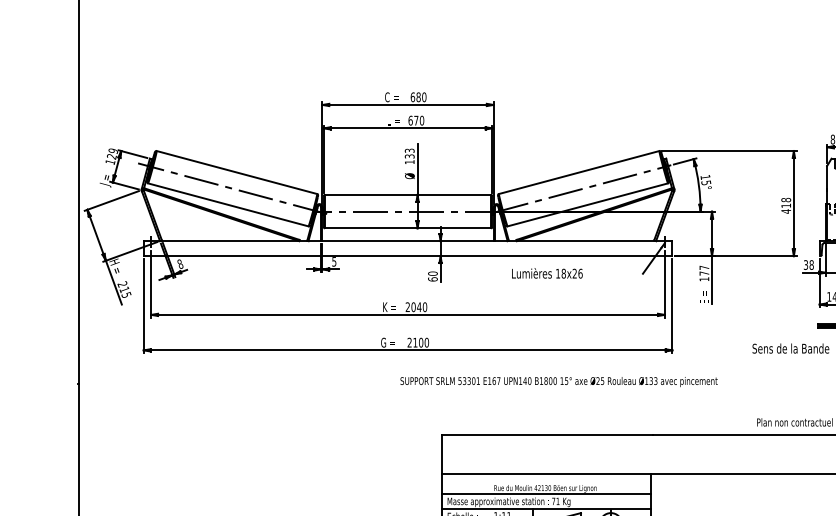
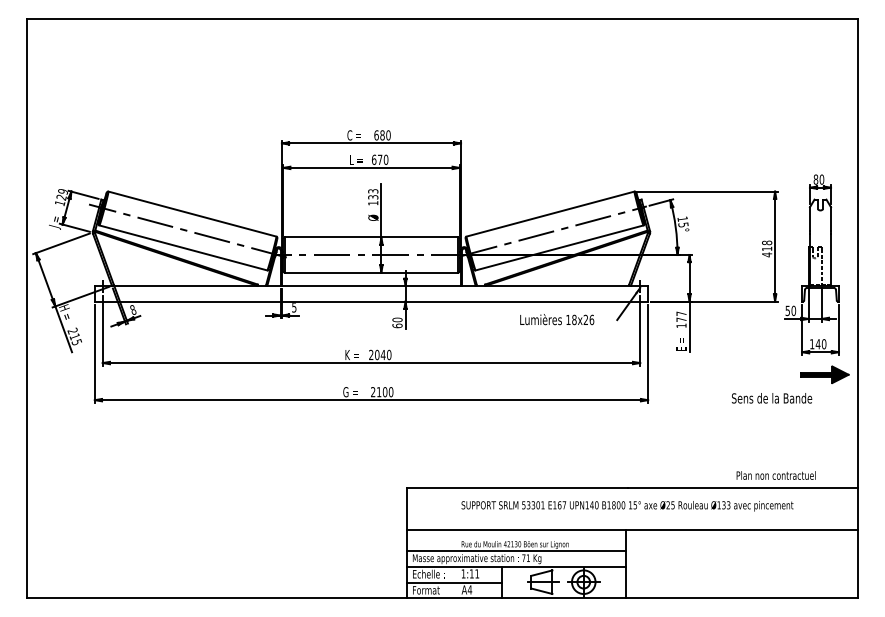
text: (808, 264) -> (790, 310), 38 -> 50
text: (547, 273) -> (557, 319), moved
text: (559, 382) -> (627, 506), moved

